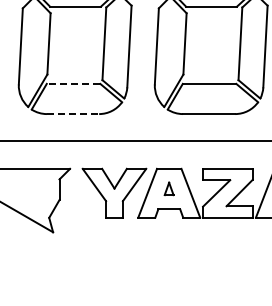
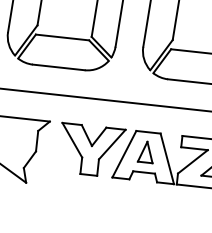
line: (73, 83) -> (62, 37), dashed -> solid
line: (73, 114) -> (59, 67), dashed -> solid
part: (168, 188) -> (145, 151), size x1.67

